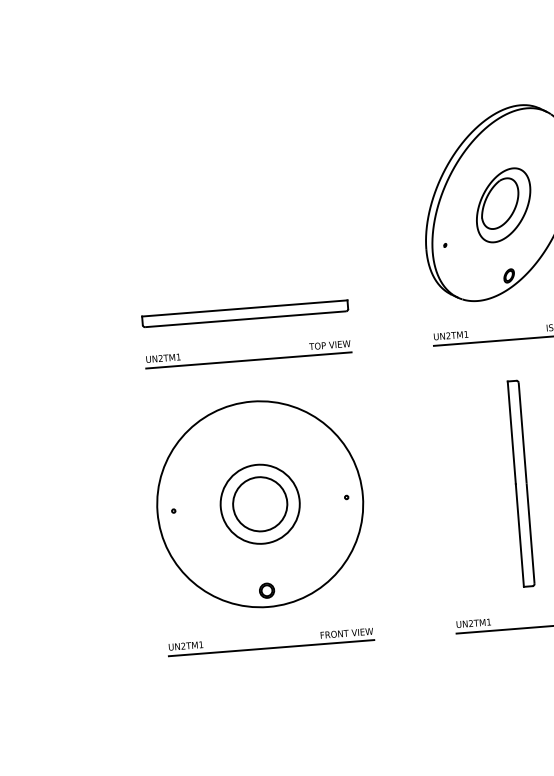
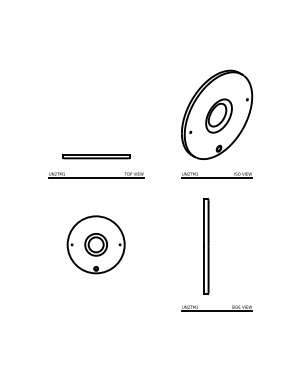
part: (245, 313) -> (96, 156), size x0.7
part: (522, 483) -> (206, 246), moved
part: (258, 503) -> (95, 244), size x0.6
part: (271, 642) -> (96, 308), removed

